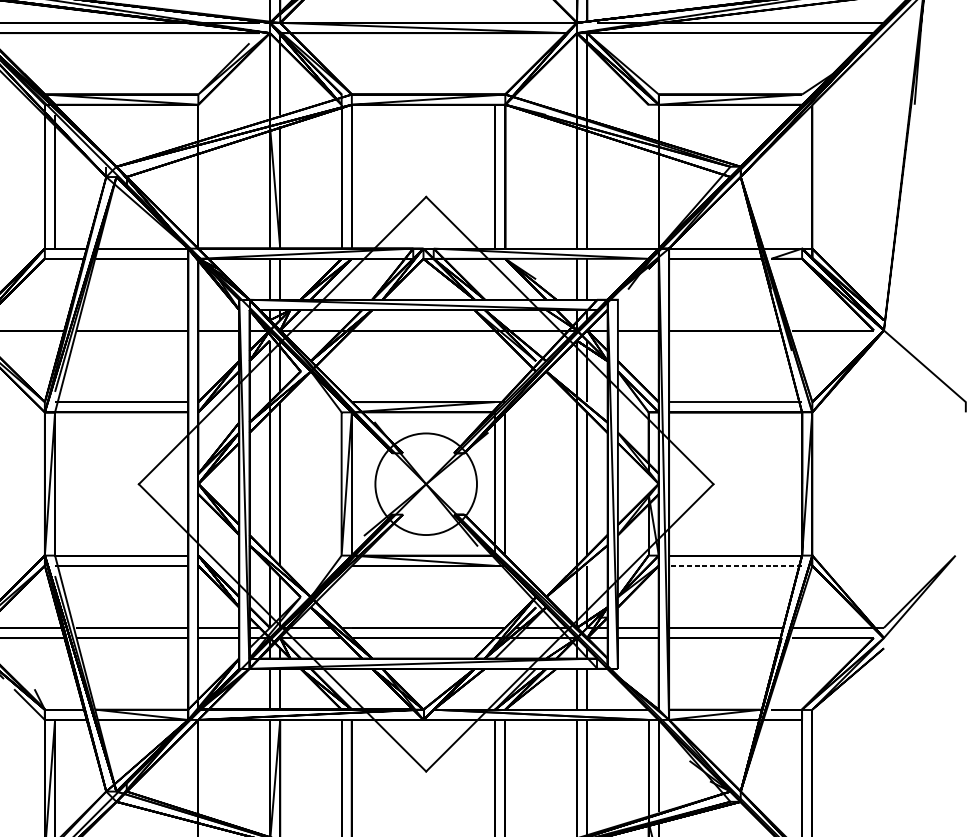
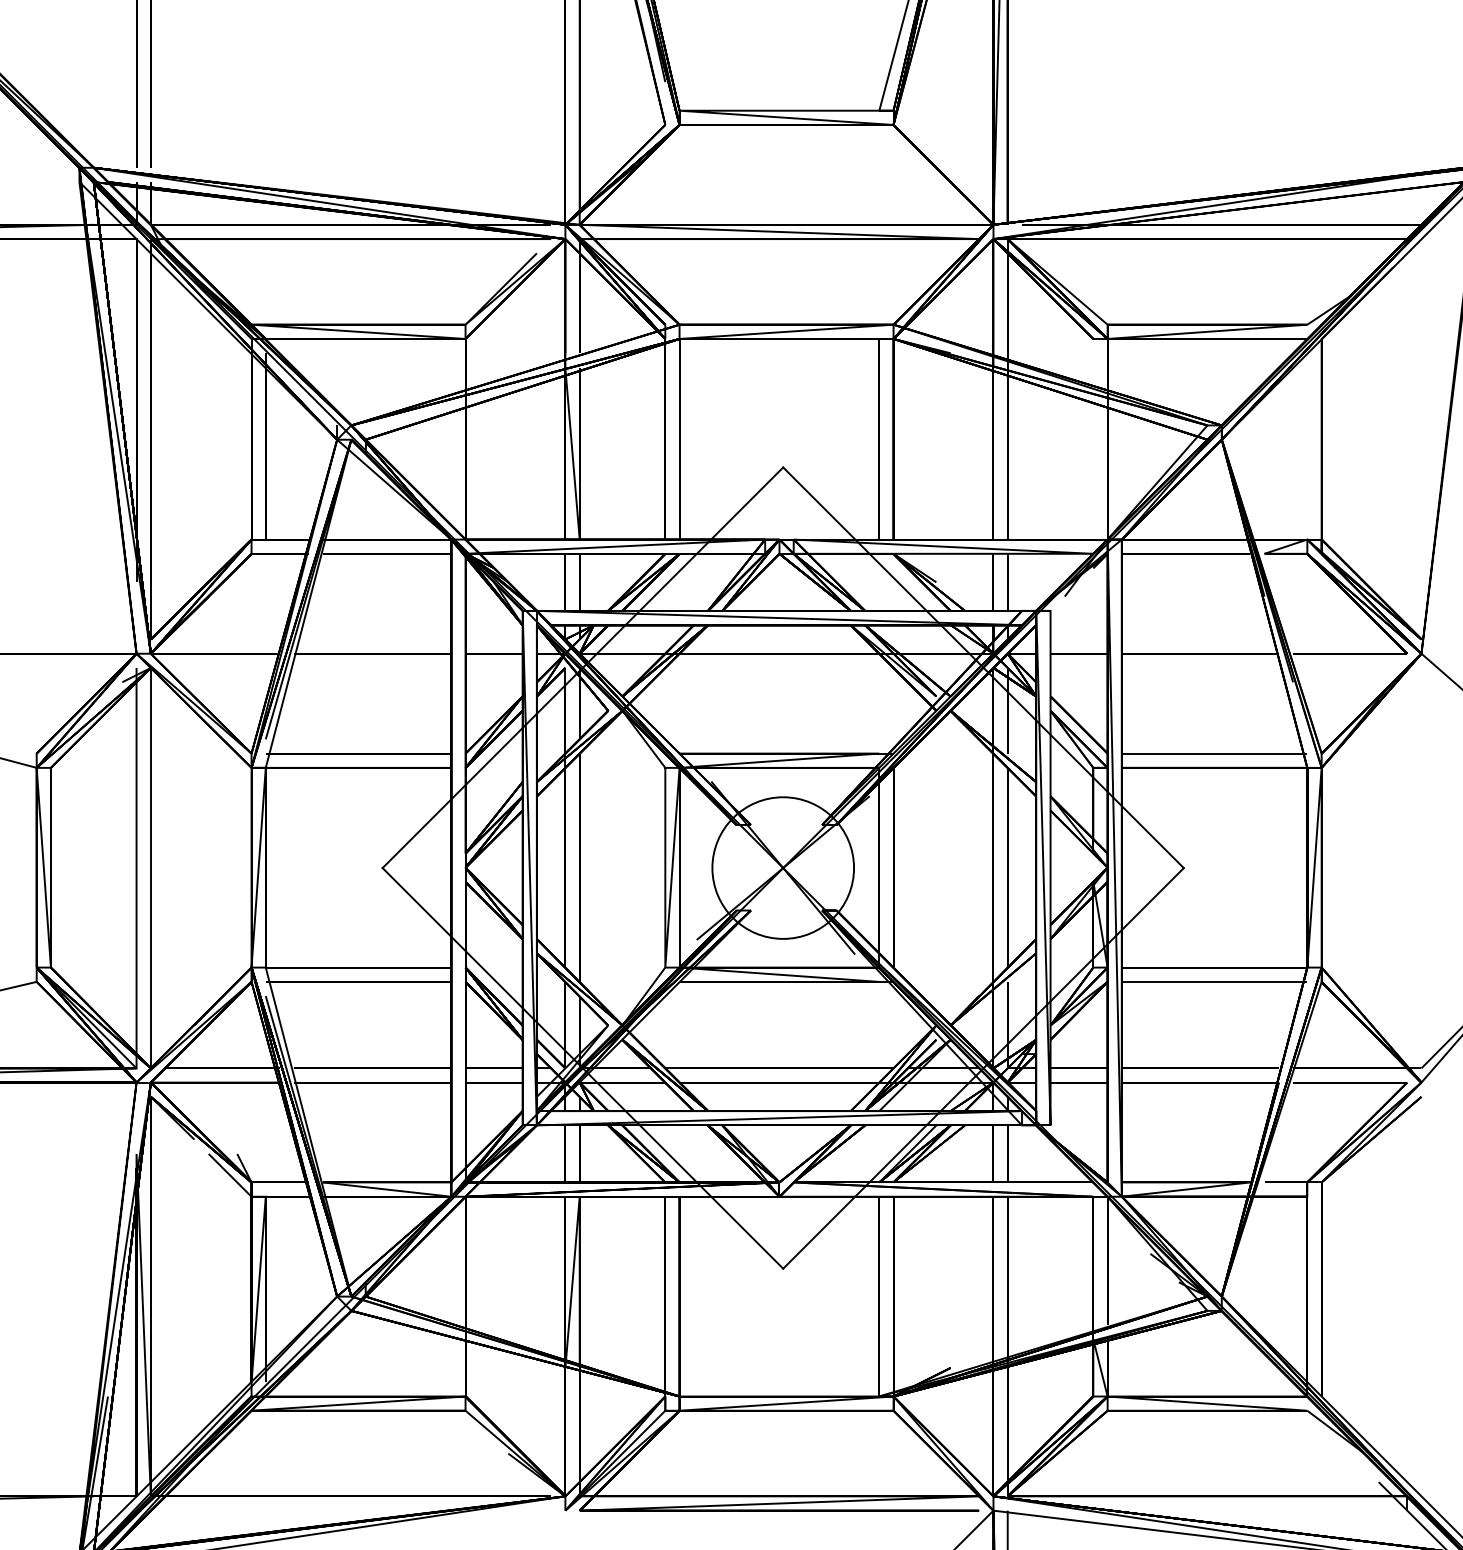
line: (735, 565) -> (1214, 981), dashed -> solid

